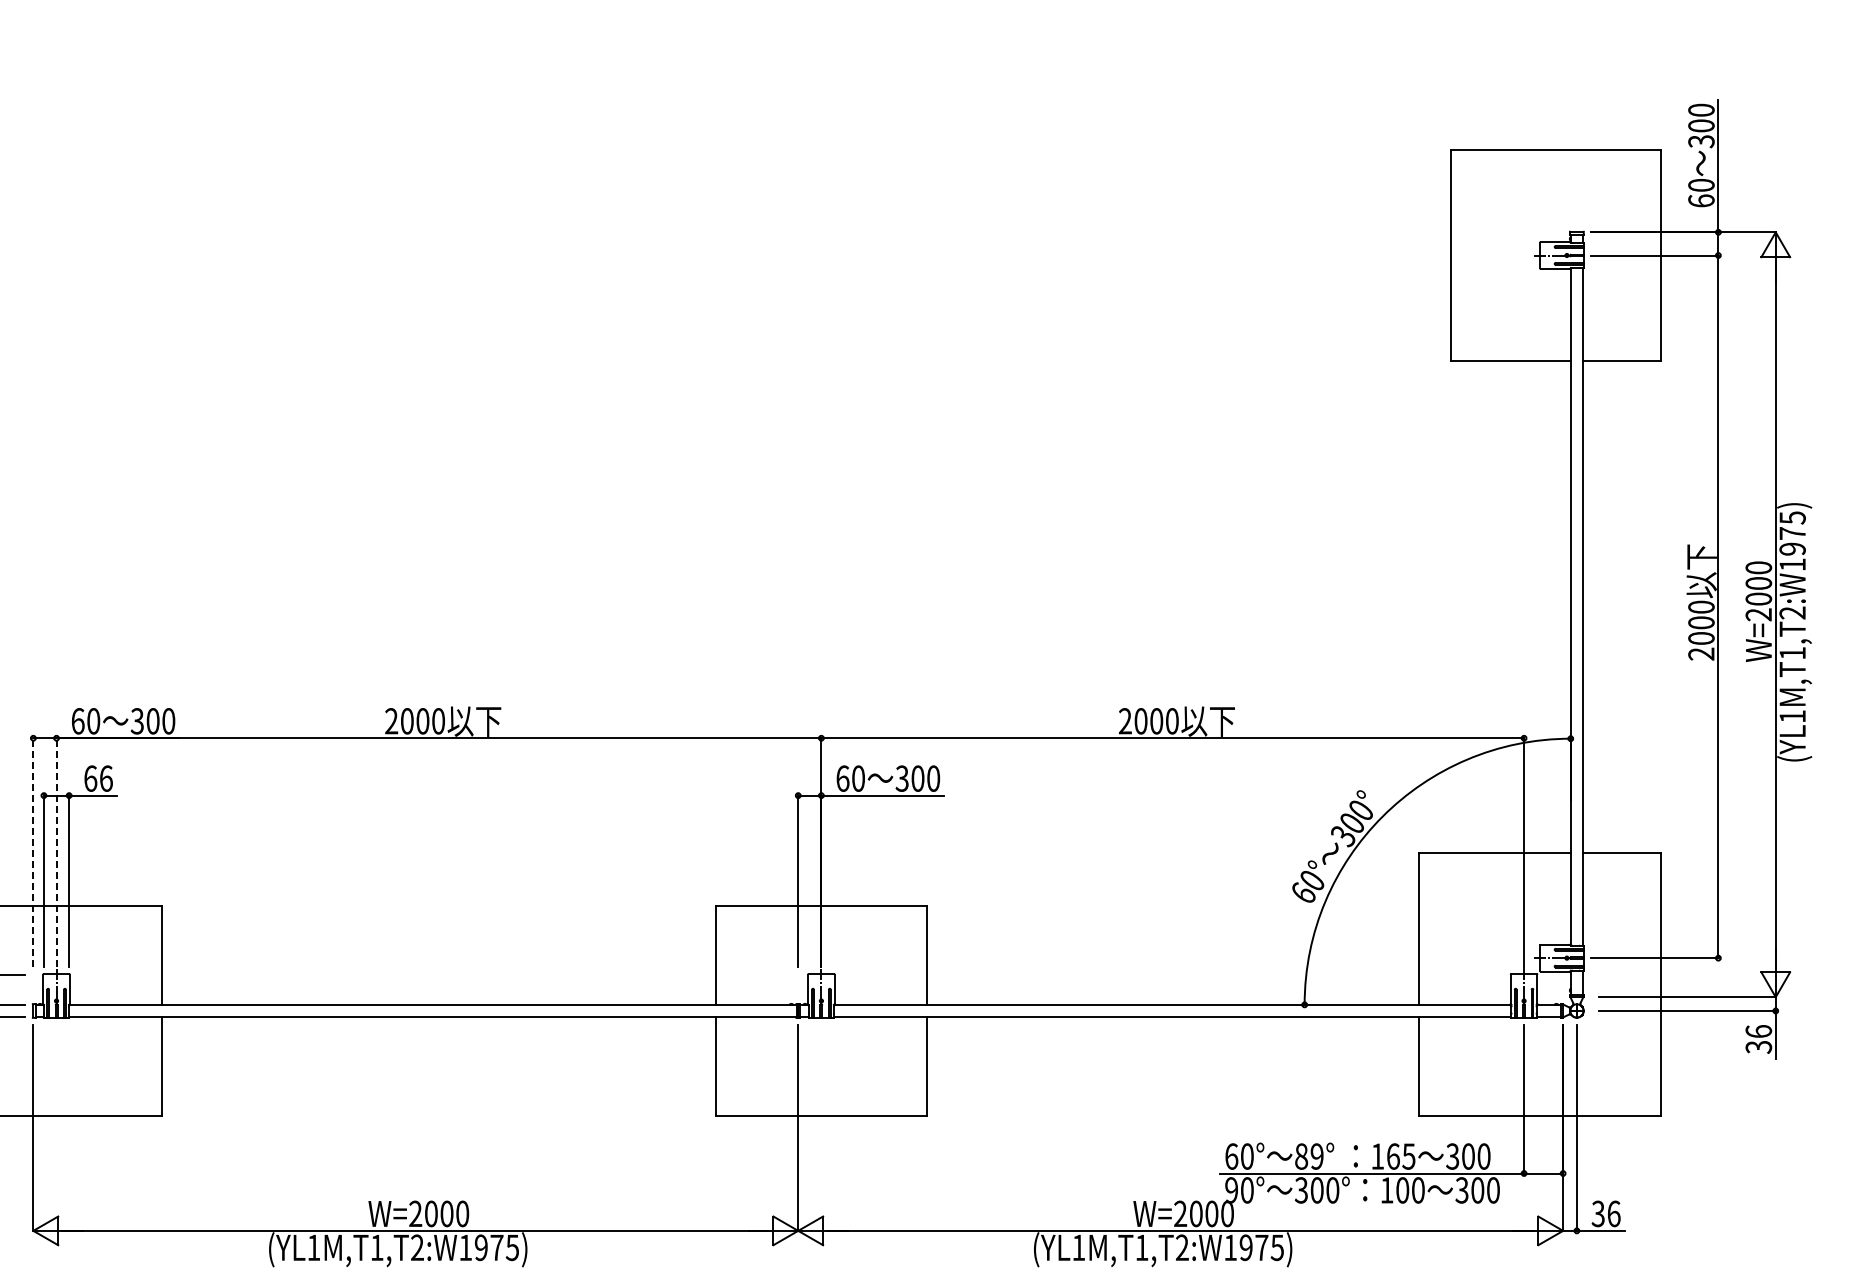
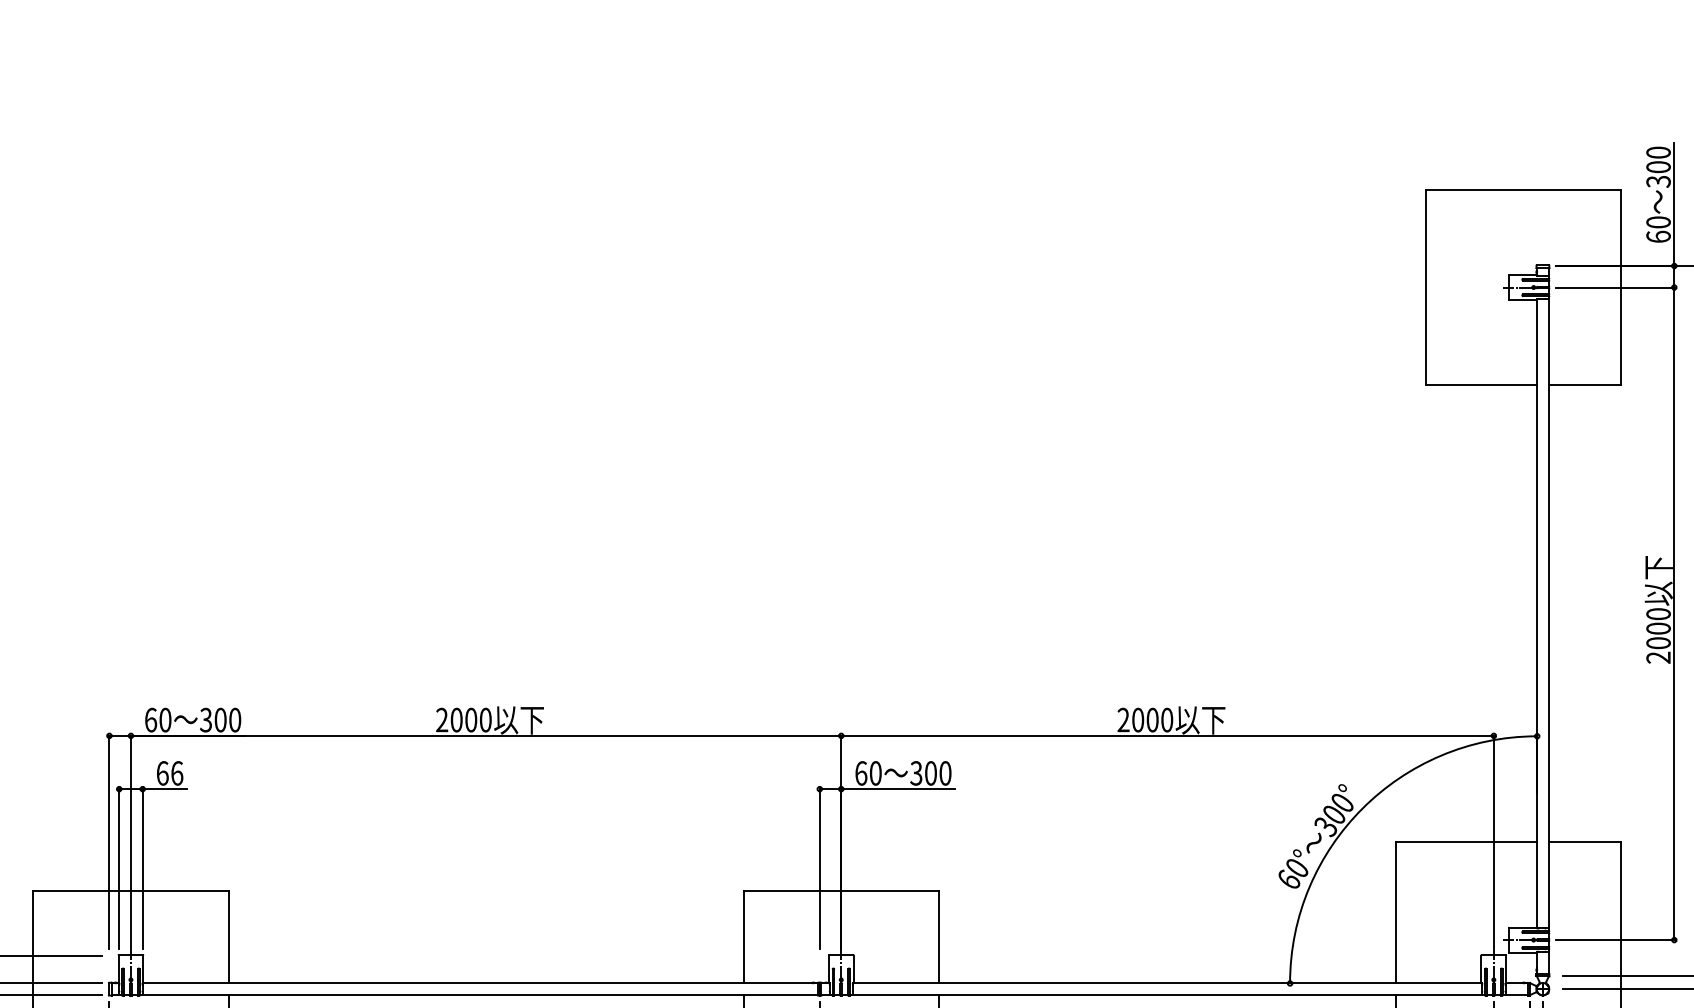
line: (33, 852) -> (109, 841), dashed -> solid
line: (56, 852) -> (130, 841), dashed -> solid

